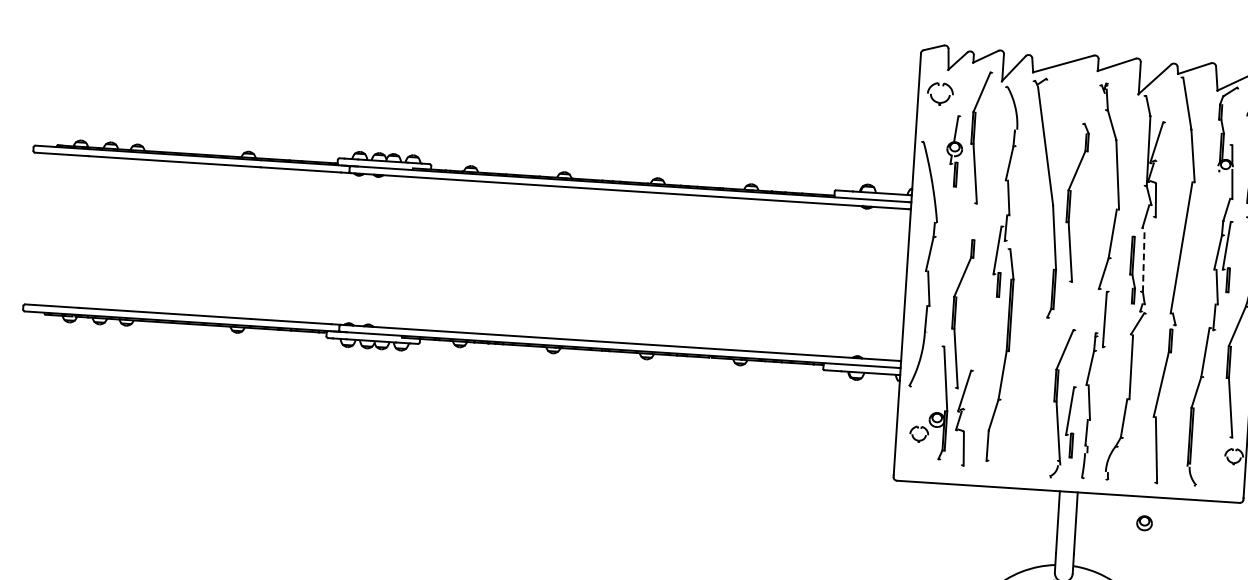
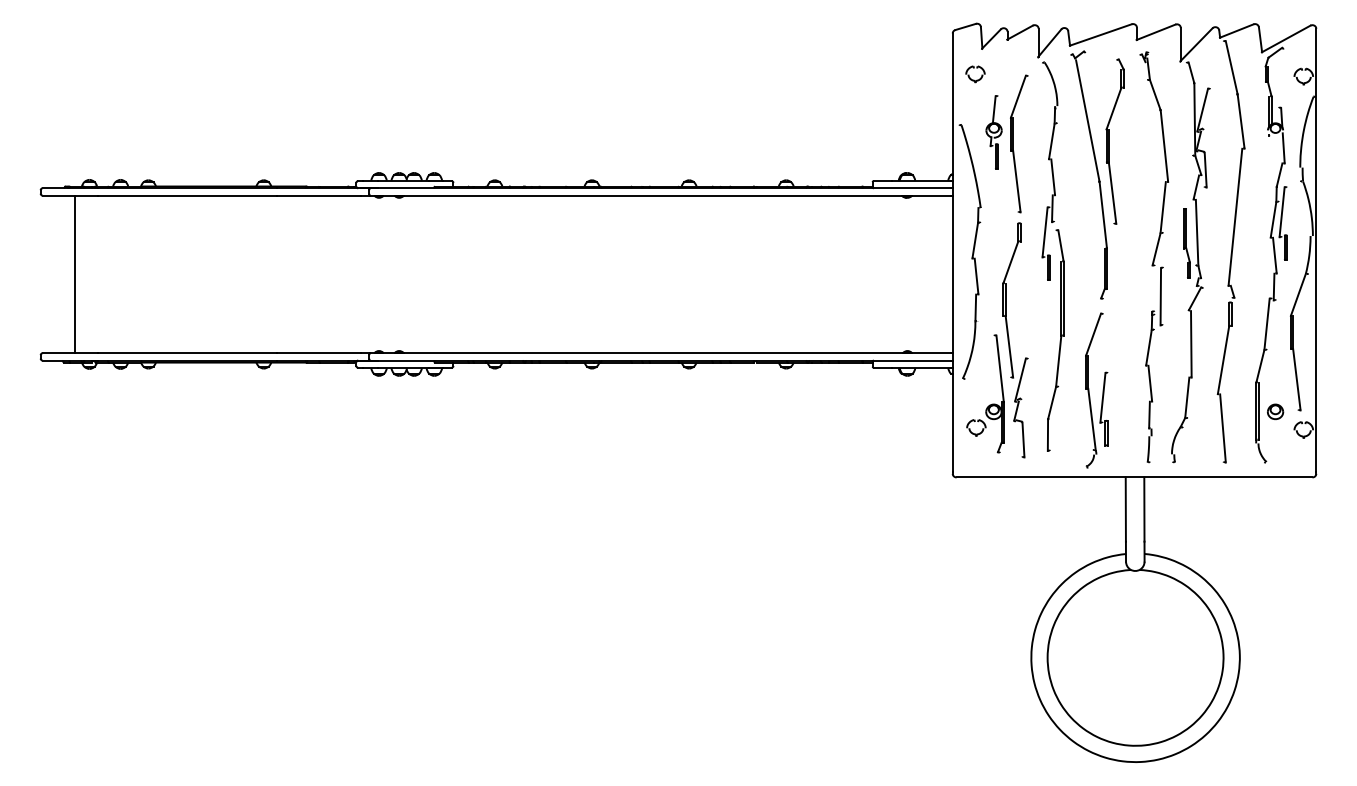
part: (940, 94) -> (975, 74), size x0.71
part: (980, 137) -> (1019, 143), moved
part: (1075, 202) -> (1114, 141), moved
line: (61, 230) -> (75, 274), added
line: (1144, 260) -> (1197, 232), dashed -> solid
part: (1064, 403) -> (1096, 390), moved
part: (1144, 522) -> (1275, 411), moved

